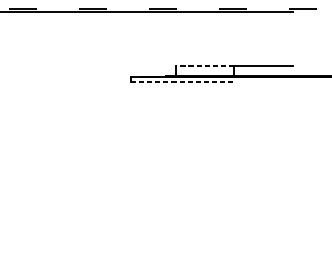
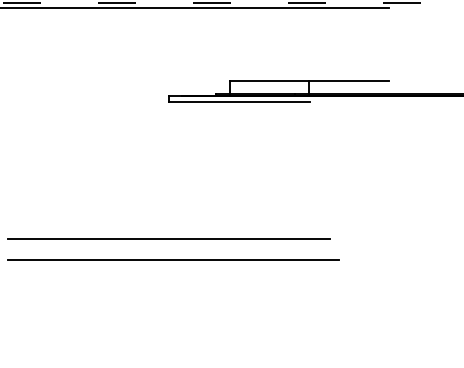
line: (205, 66) -> (269, 81), dashed -> solid
line: (182, 81) -> (239, 102), dashed -> solid
line: (131, 182) -> (169, 239), added
line: (134, 198) -> (173, 260), added

